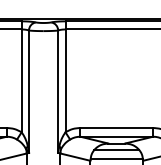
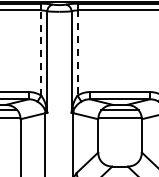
line: (21, 81) -> (41, 53), solid -> dashed
line: (65, 81) -> (77, 53), solid -> dashed

